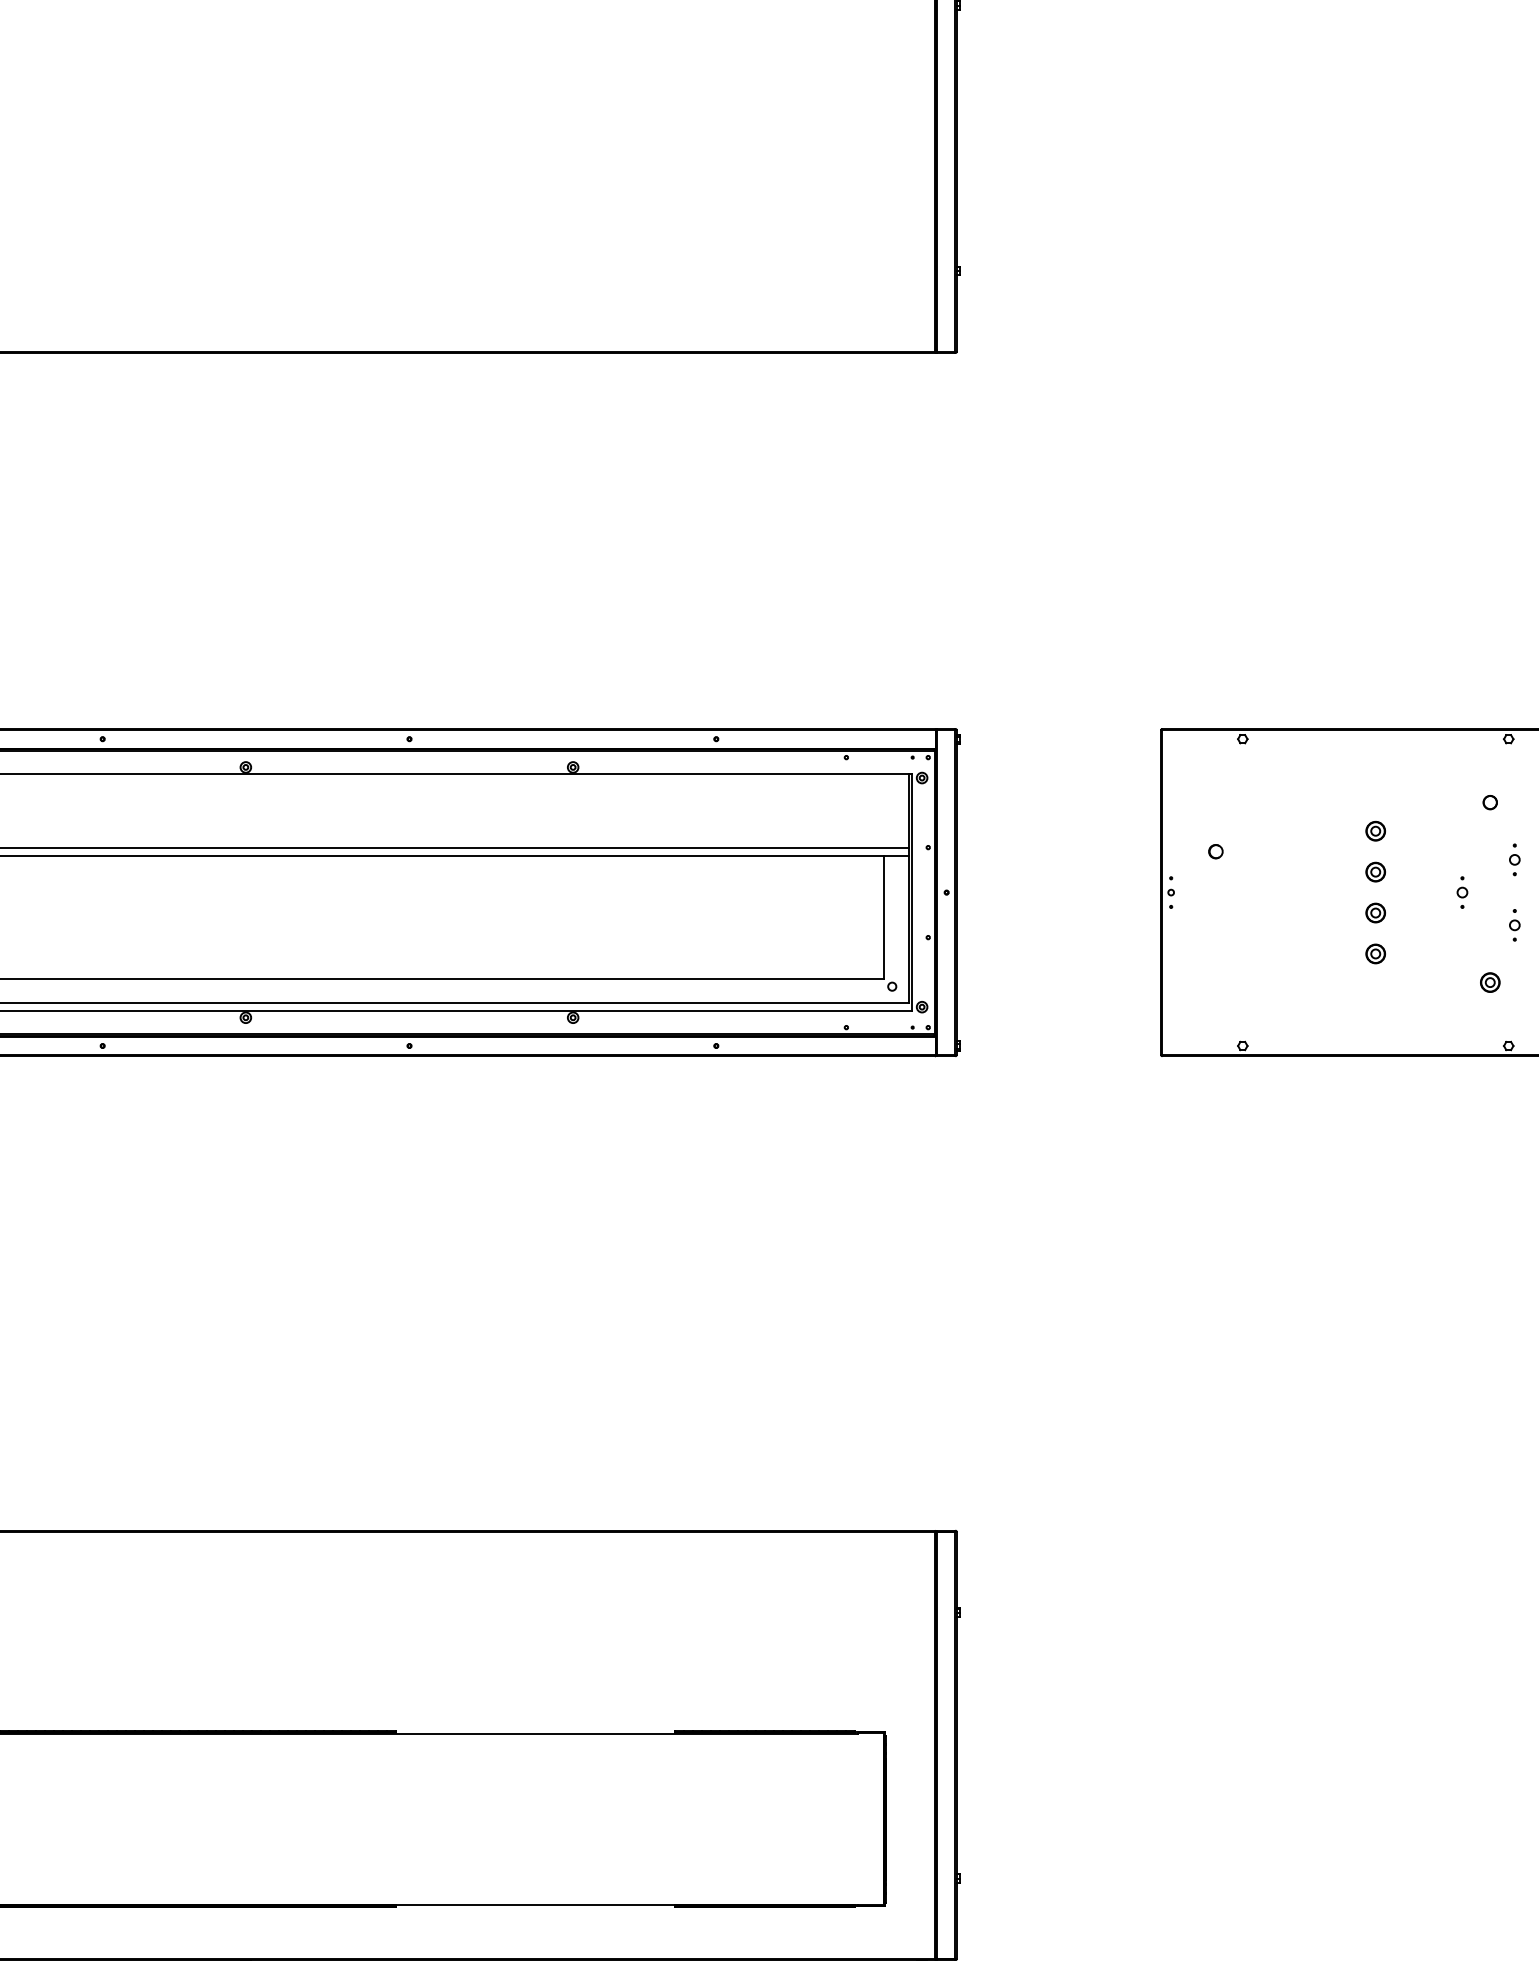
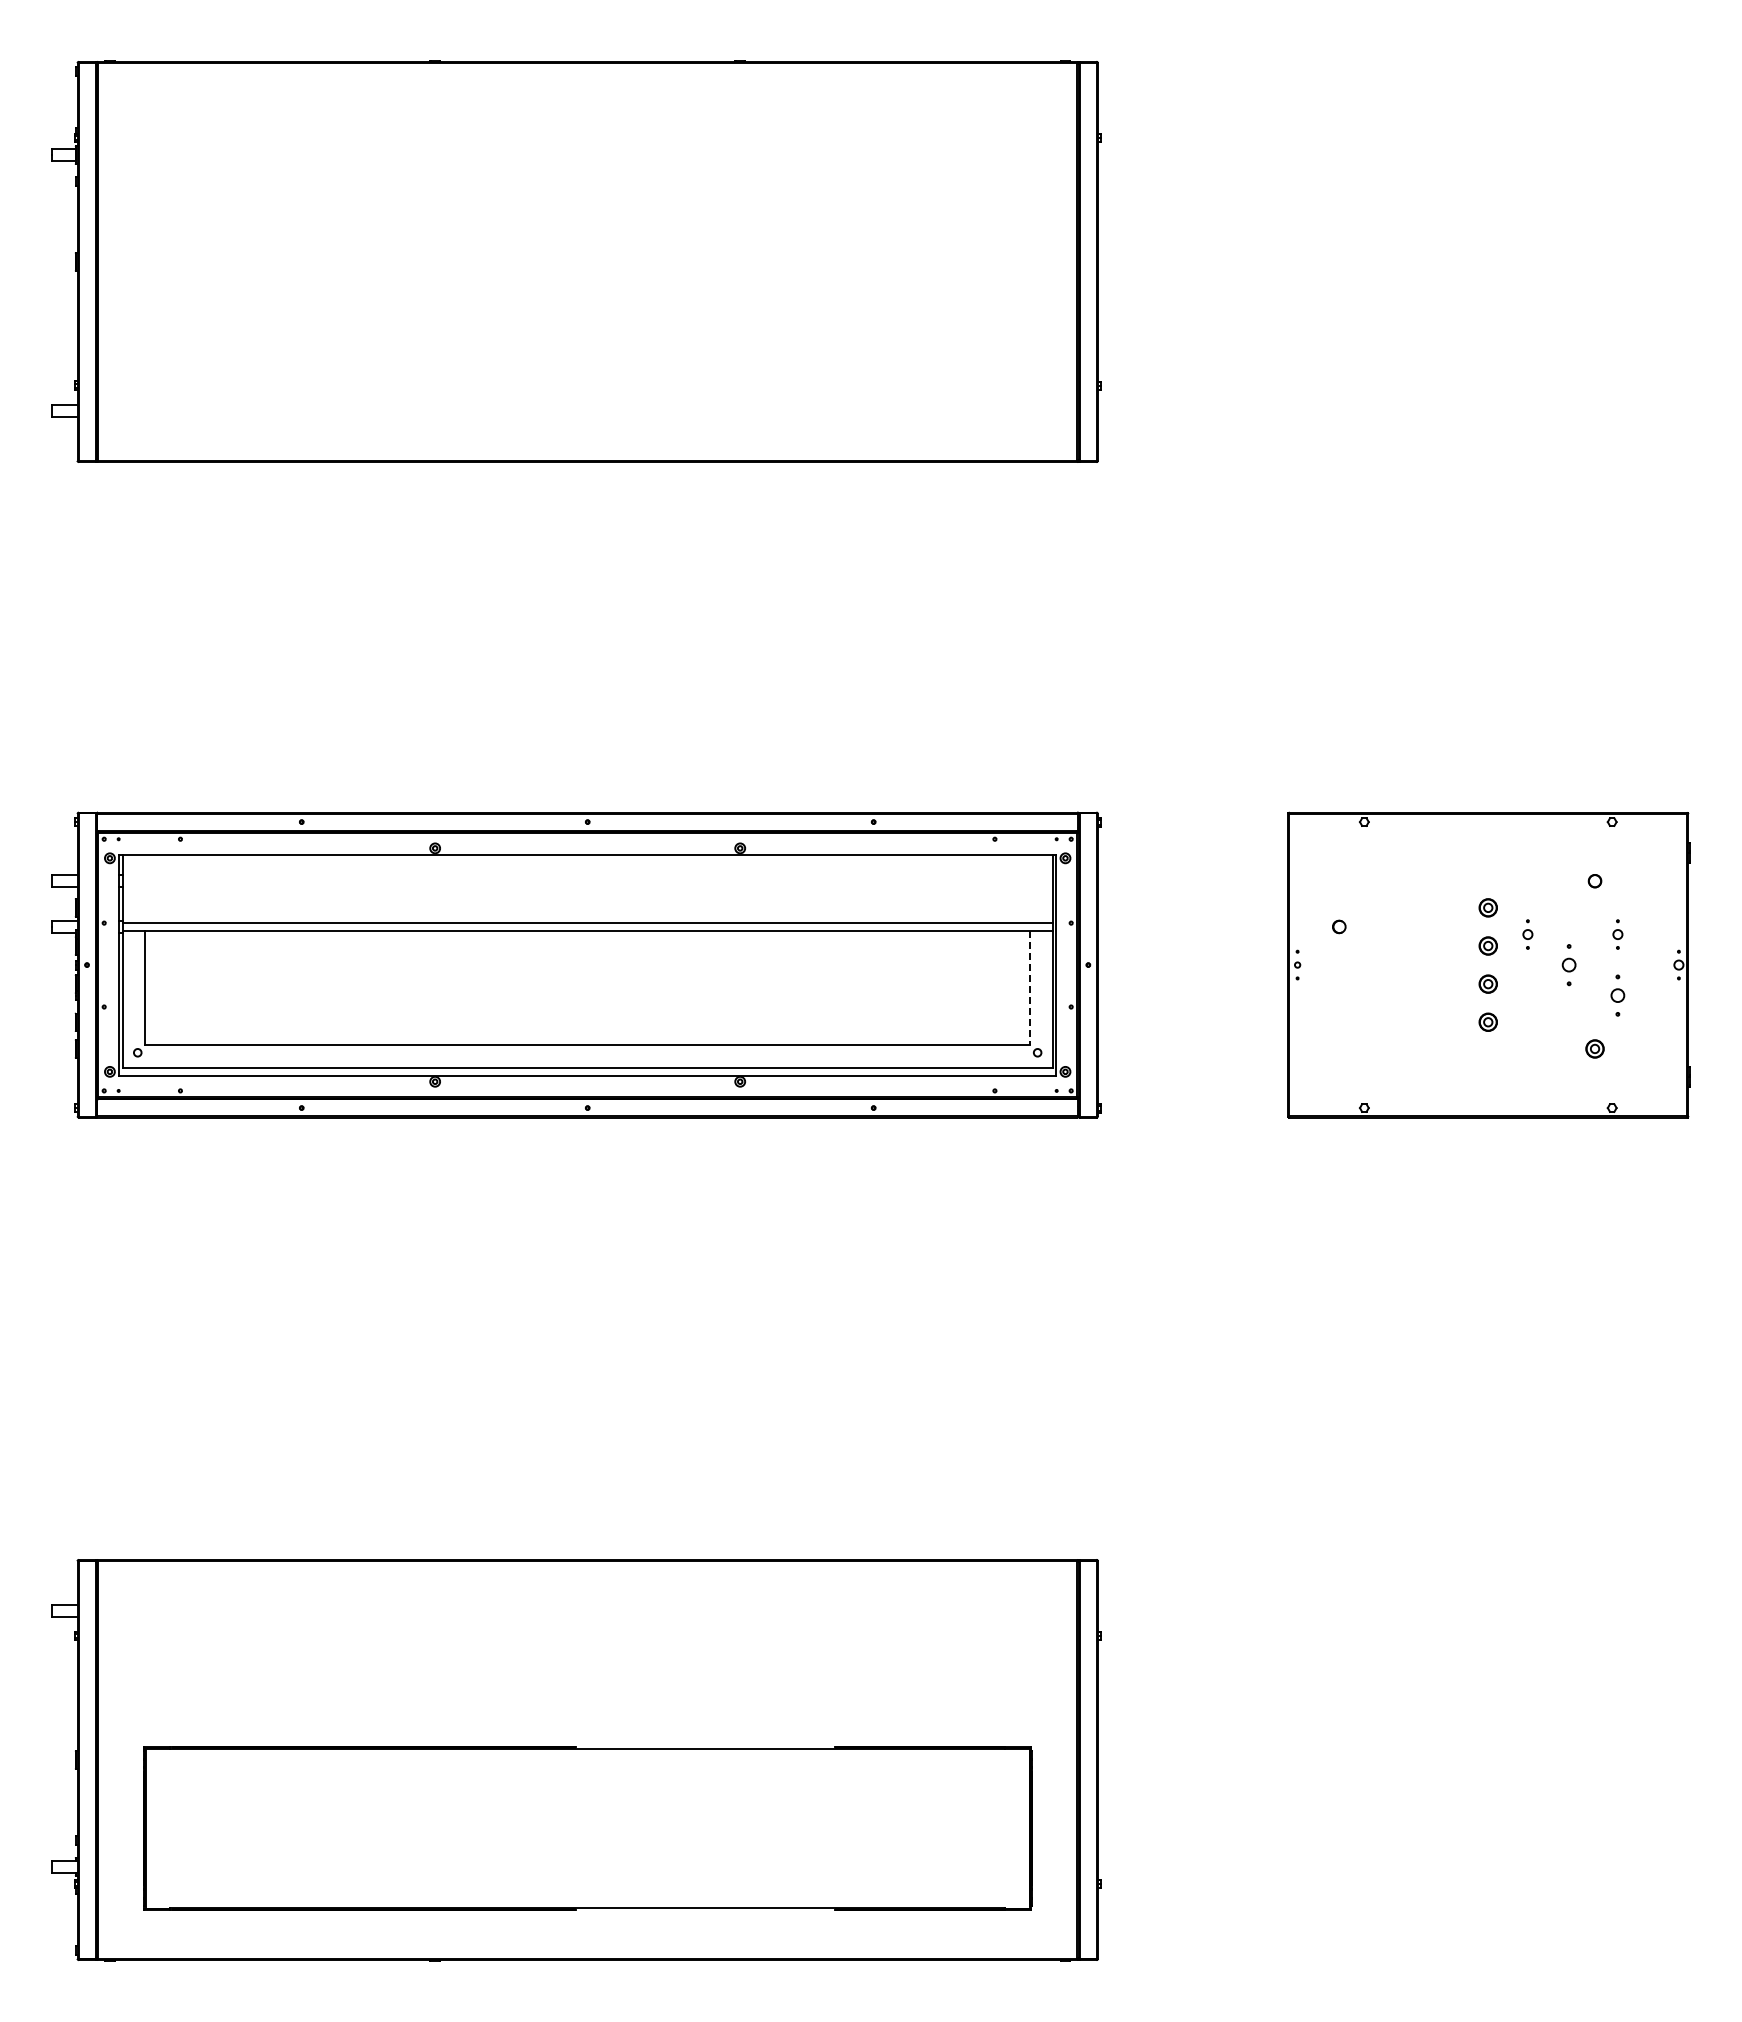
part: (1417, 859) -> (1527, 934), added
part: (1461, 891) -> (1568, 964), size x1.4
line: (884, 917) -> (1030, 988), solid -> dashed
part: (1514, 925) -> (1617, 995), size x1.4

